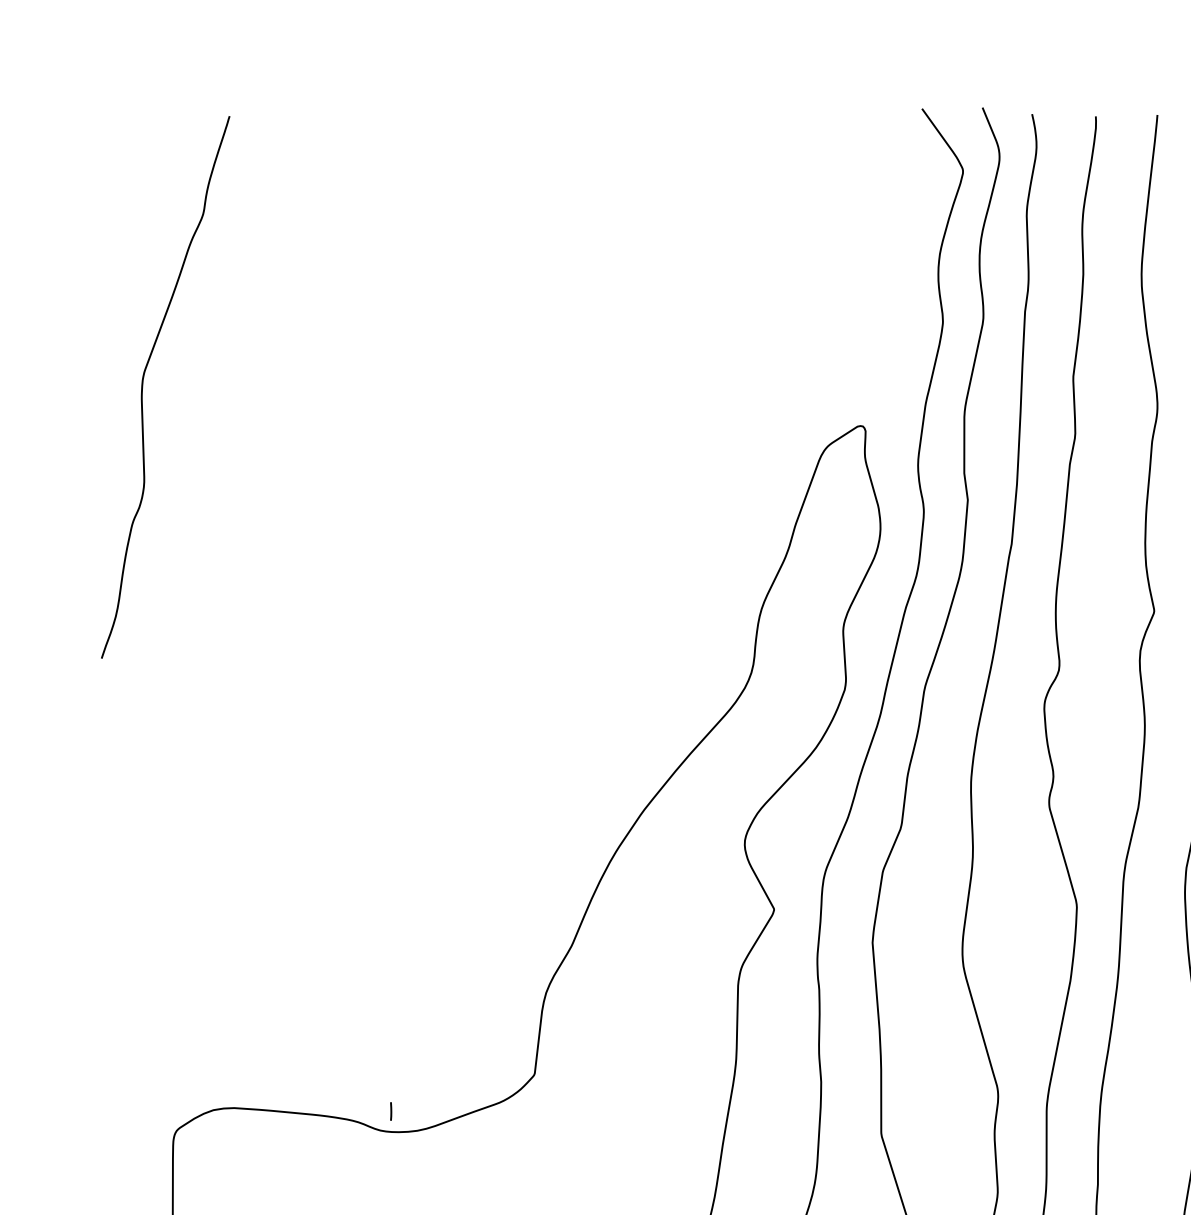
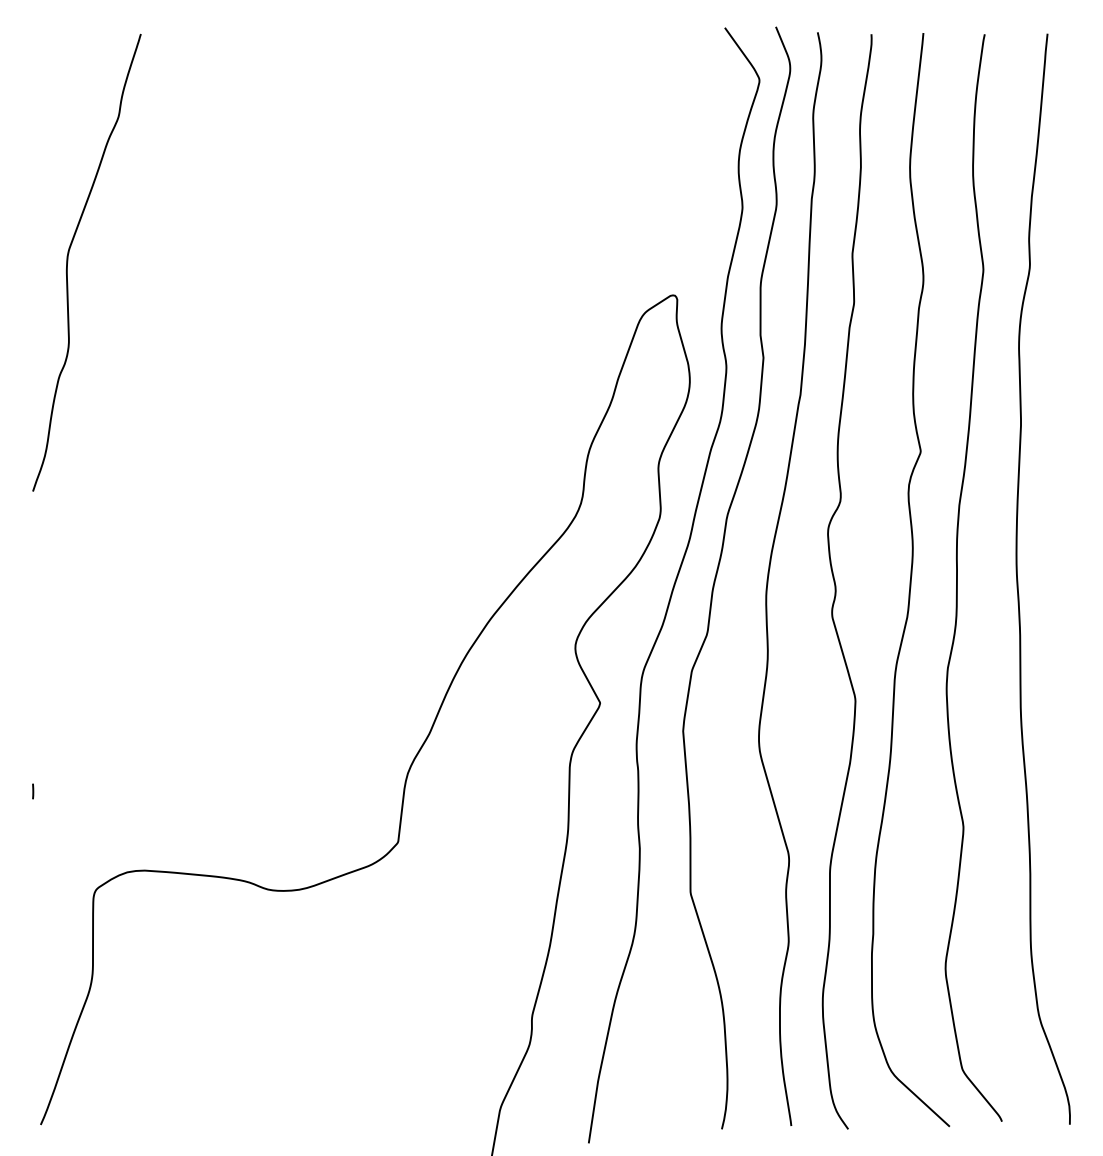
line: (391, 1111) -> (33, 791), moved

